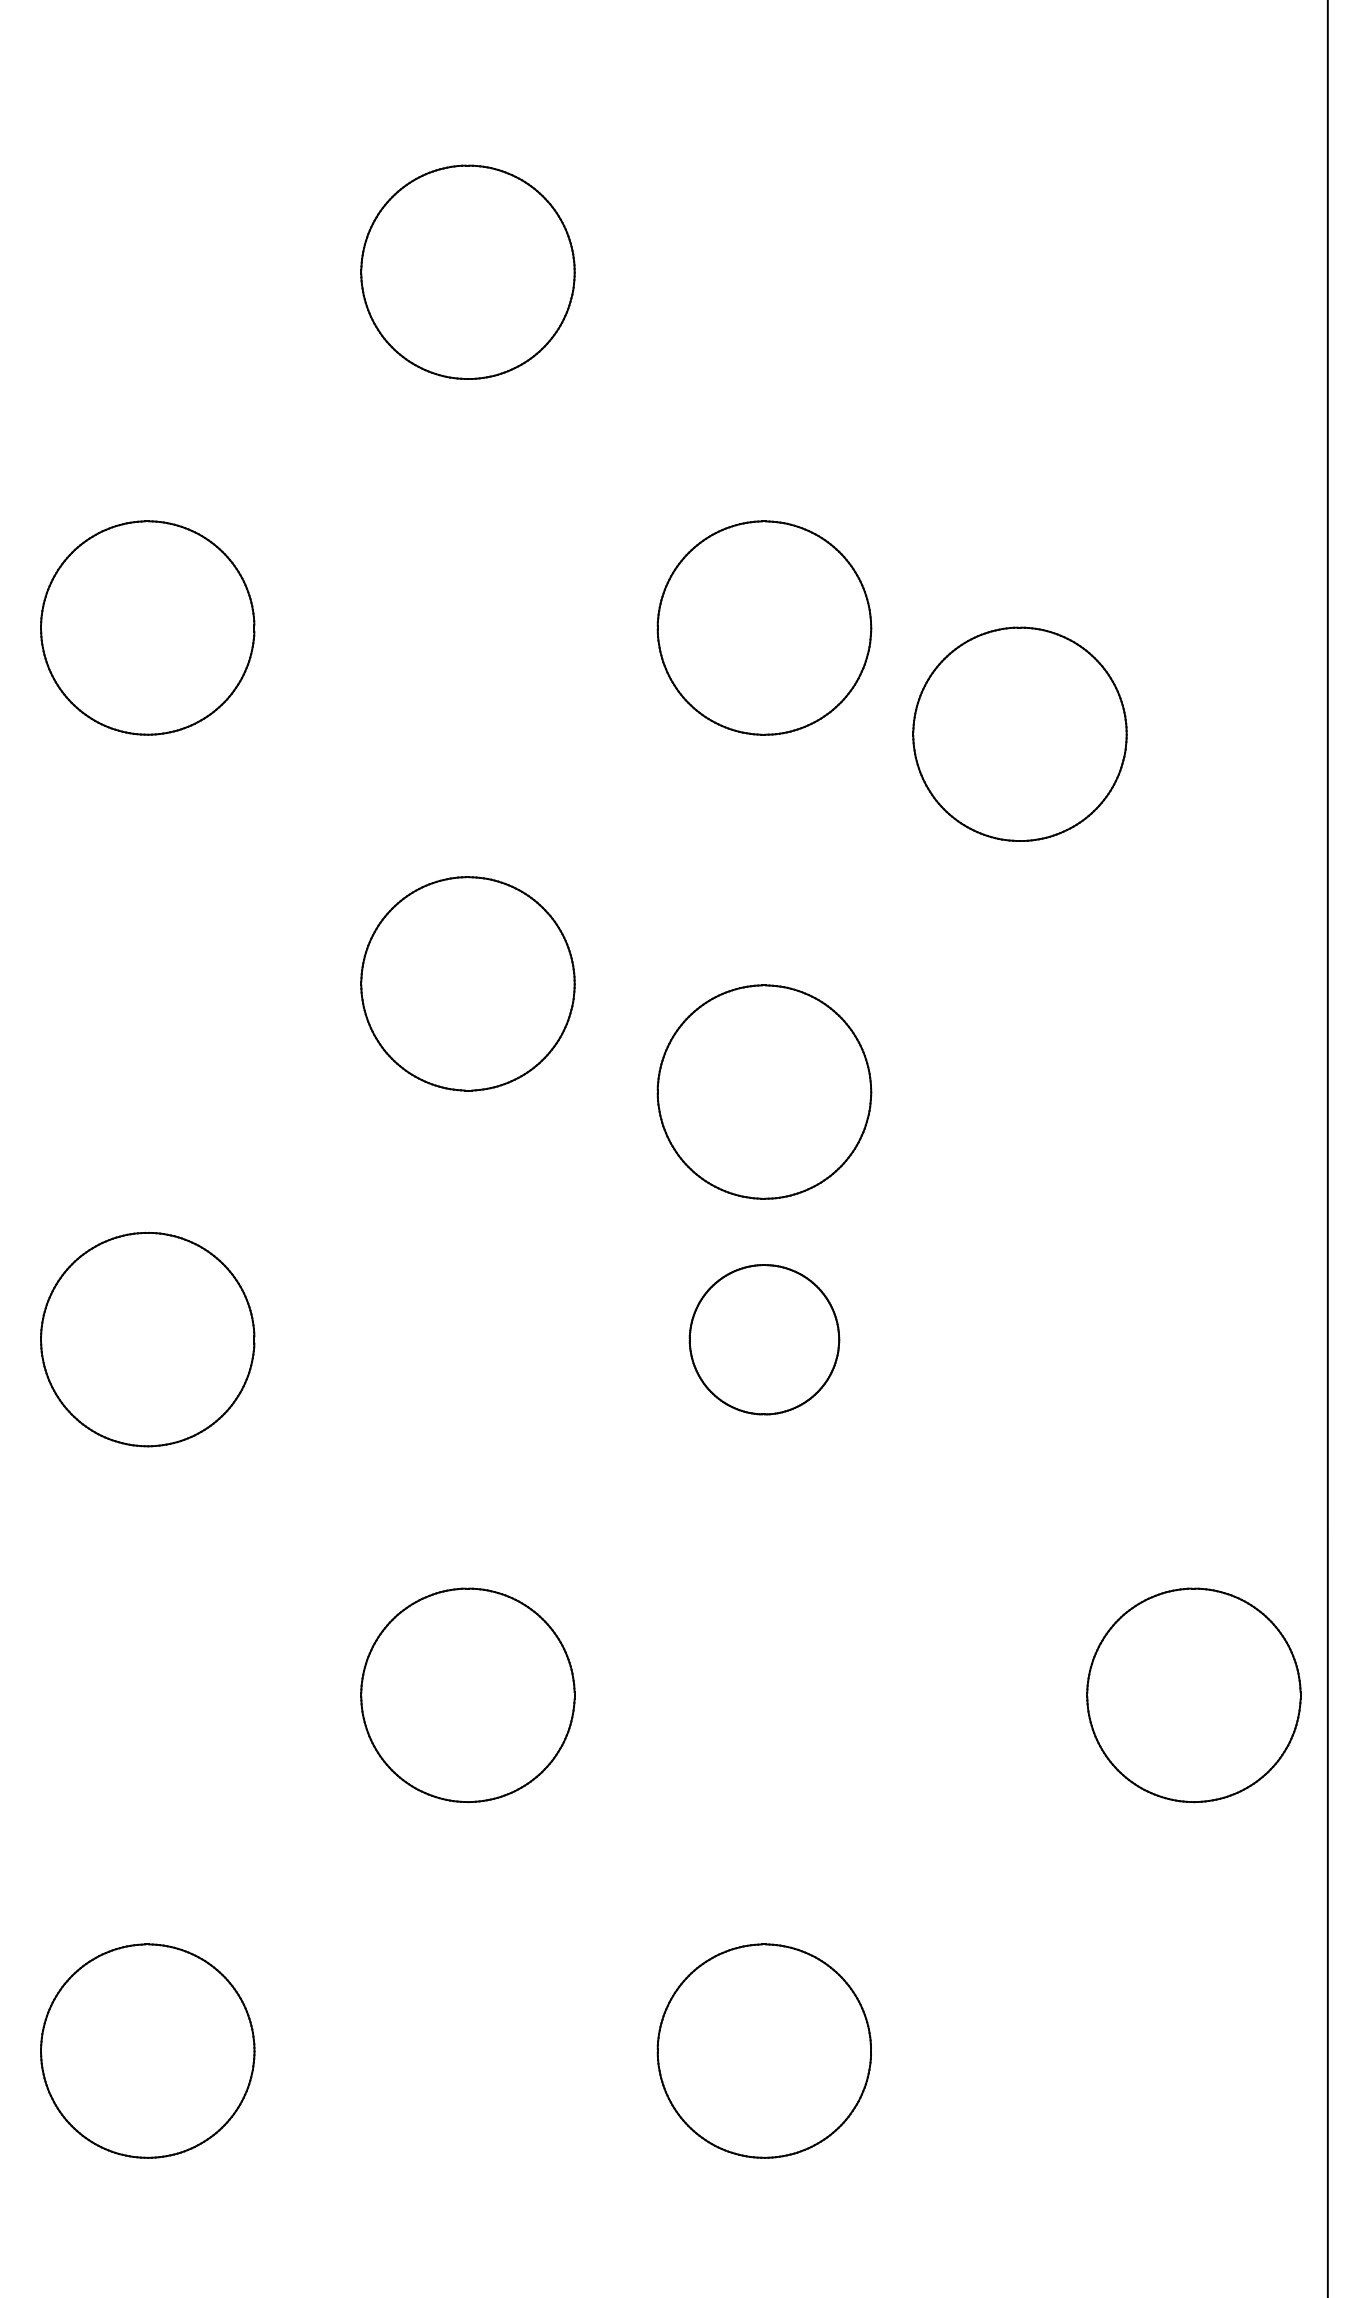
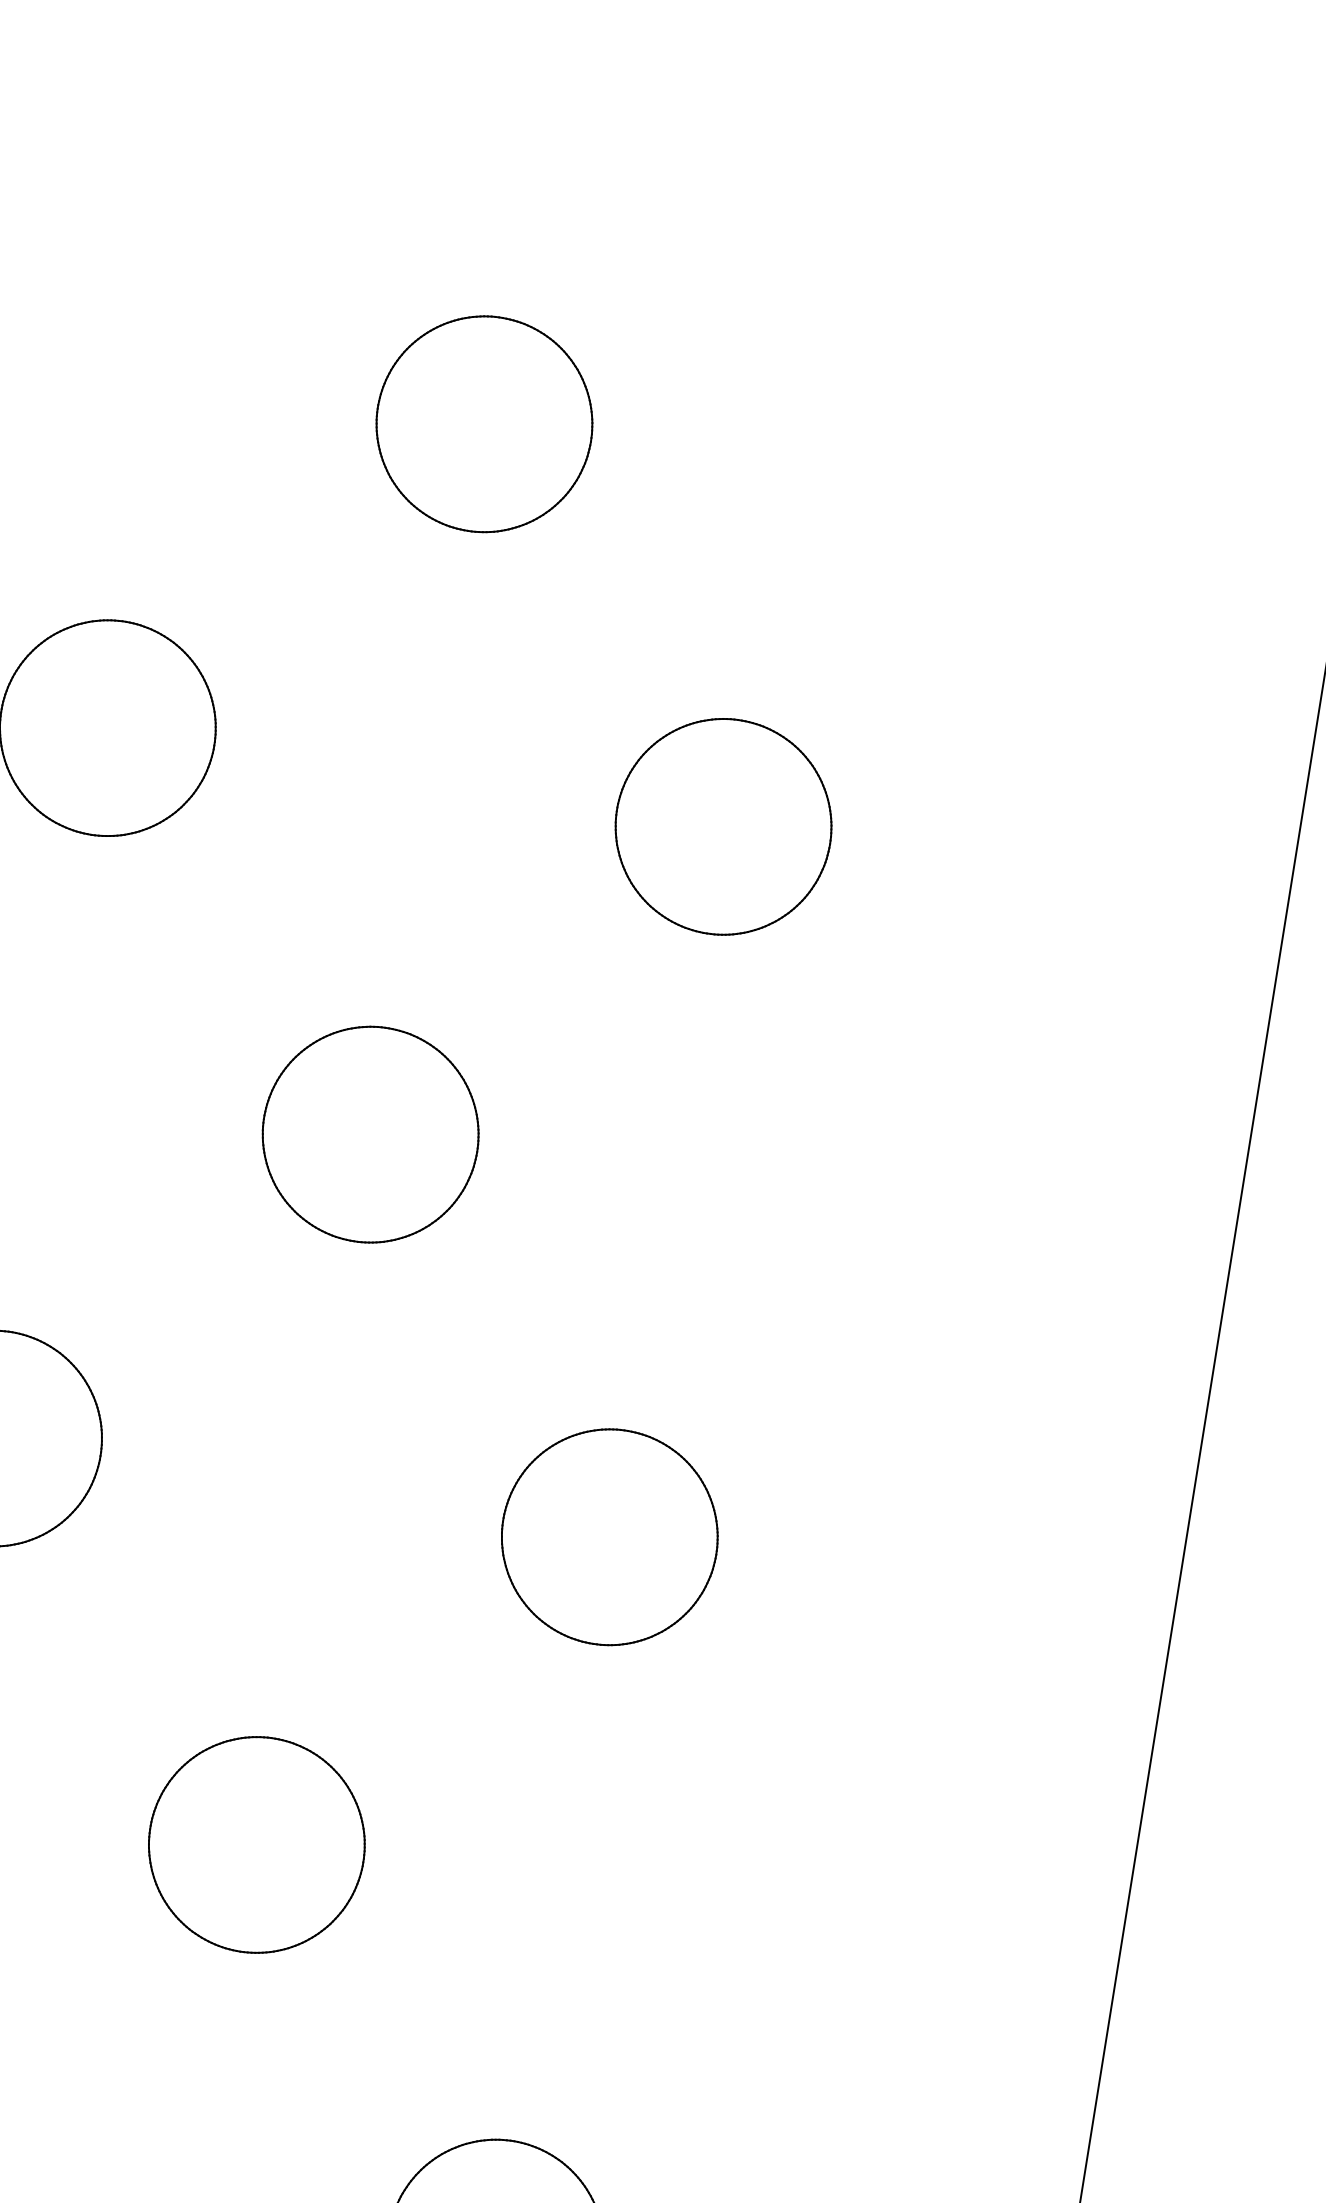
part: (1019, 733) -> (961, 972), removed
part: (764, 1091) -> (649, 1289), removed
part: (764, 1339) -> (609, 1537), size x1.43
part: (1193, 1695) -> (981, 1961), removed

